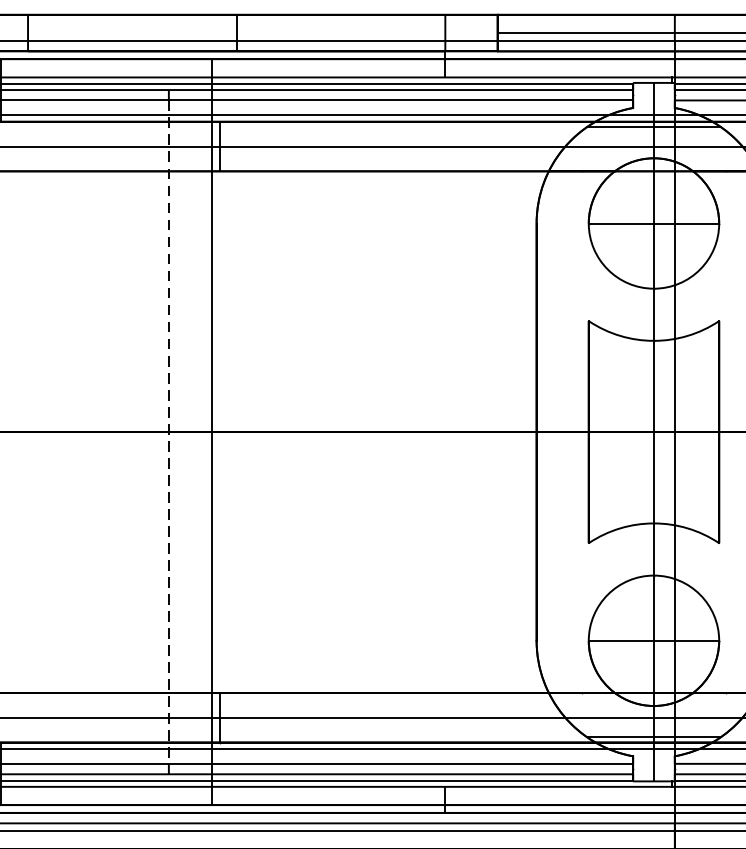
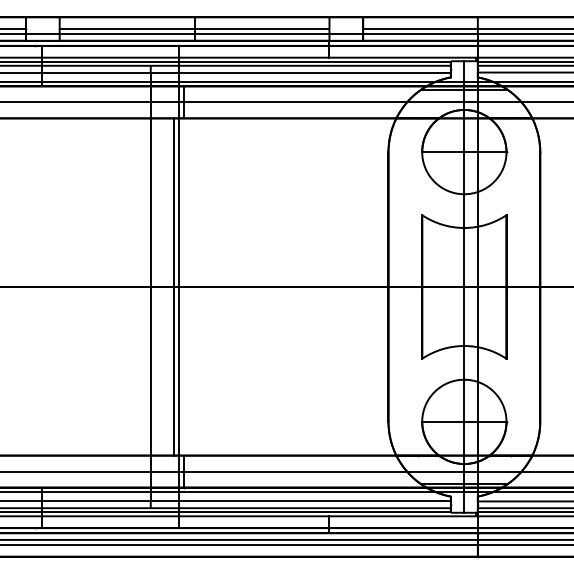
line: (236, 33) -> (194, 29), added
line: (204, 431) -> (173, 286), added
line: (168, 432) -> (150, 287), dashed -> solid

